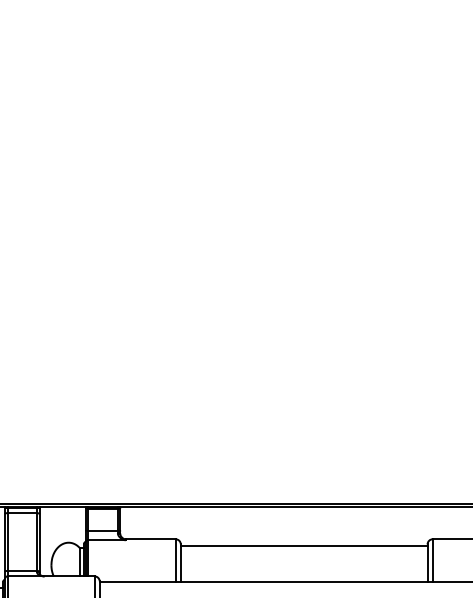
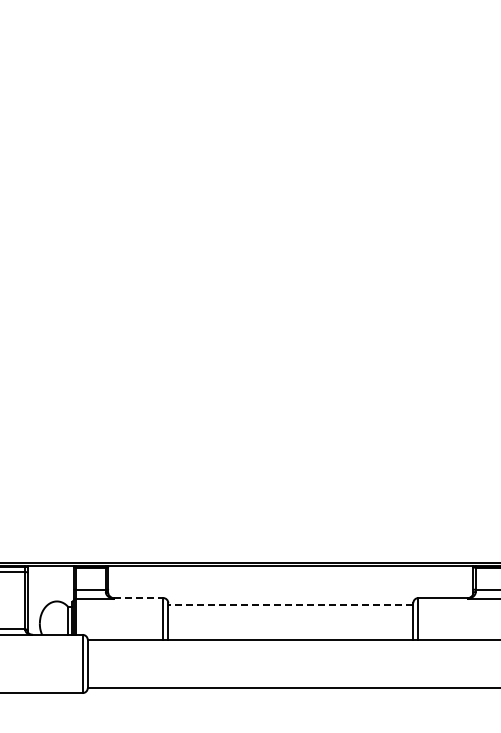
line: (150, 539) -> (138, 598), solid -> dashed
line: (303, 545) -> (290, 604), solid -> dashed

